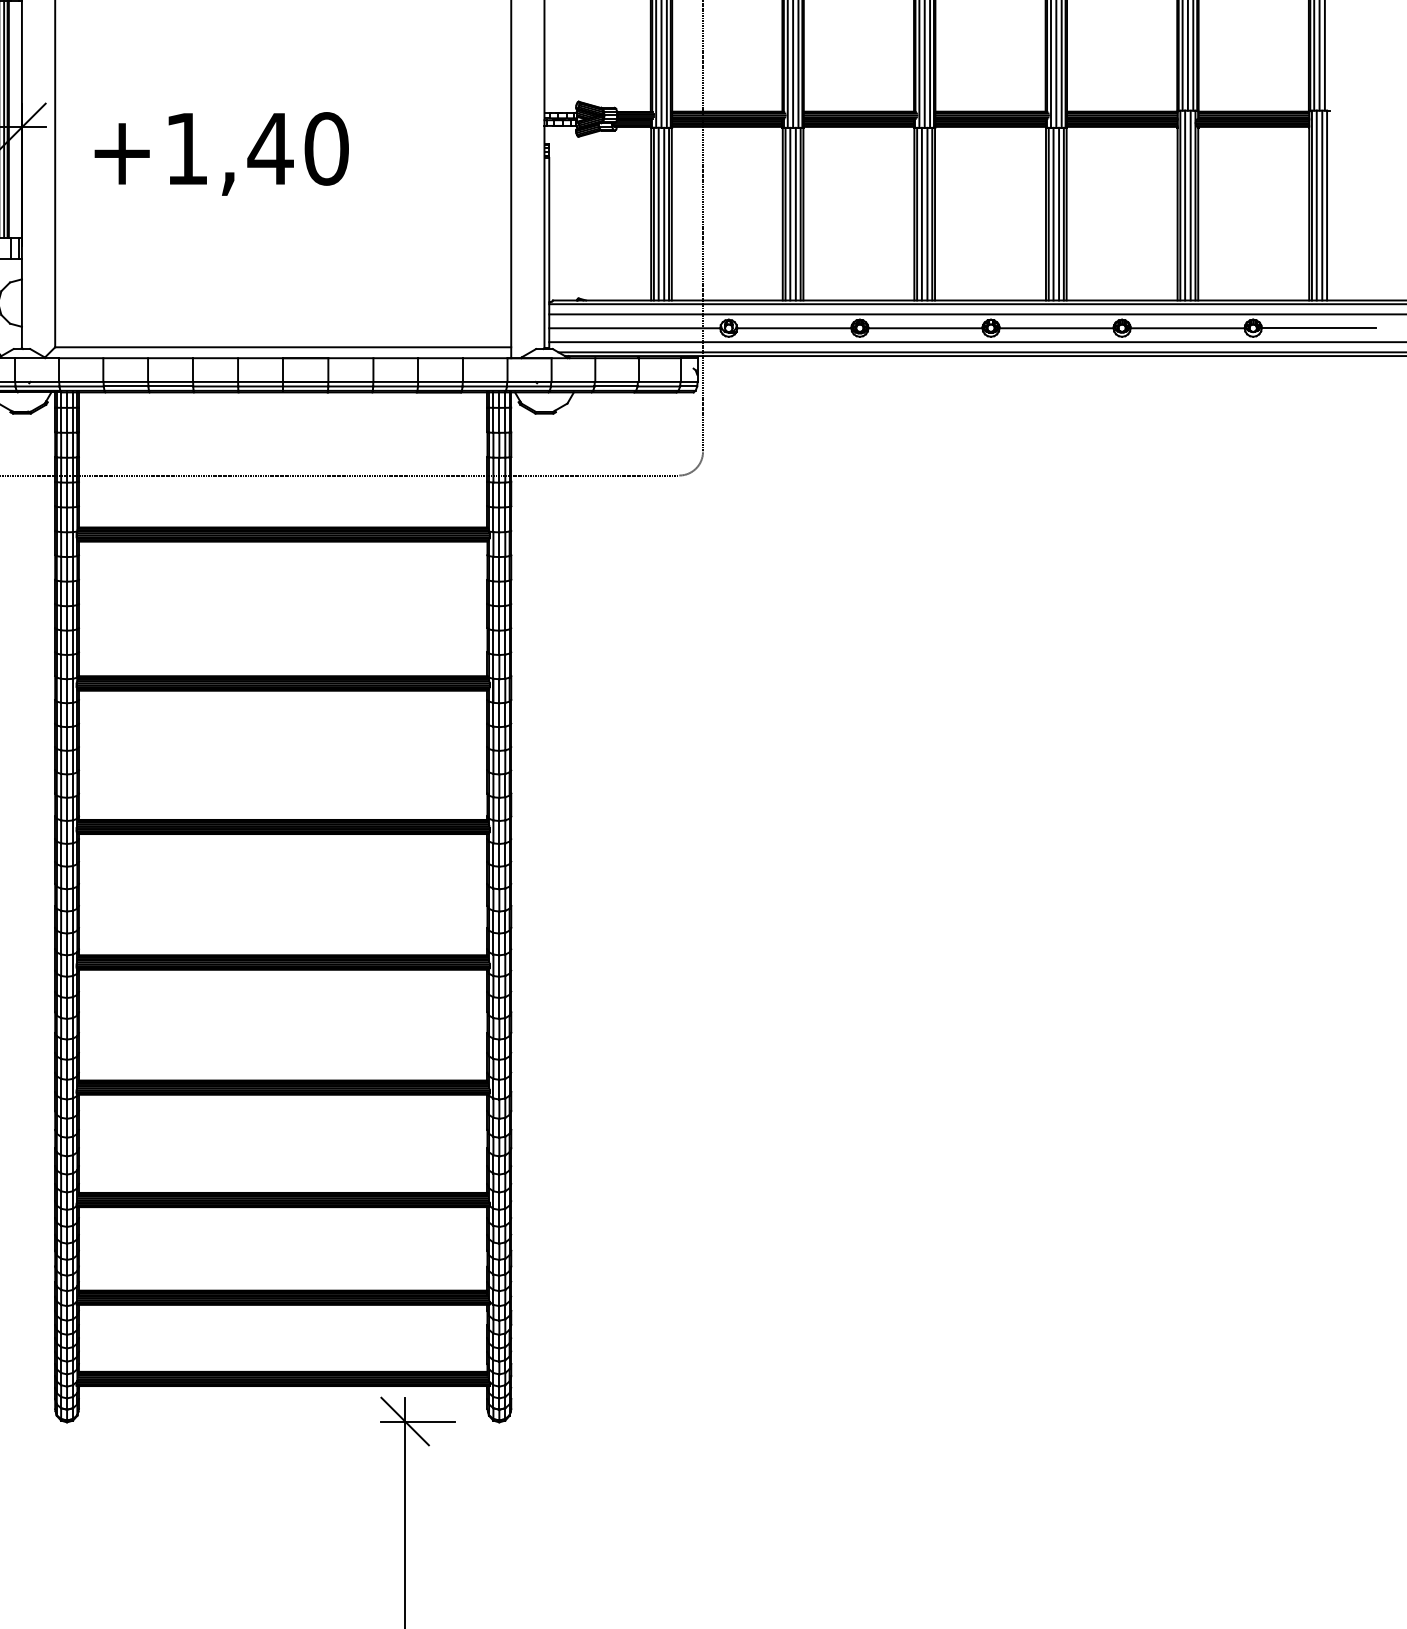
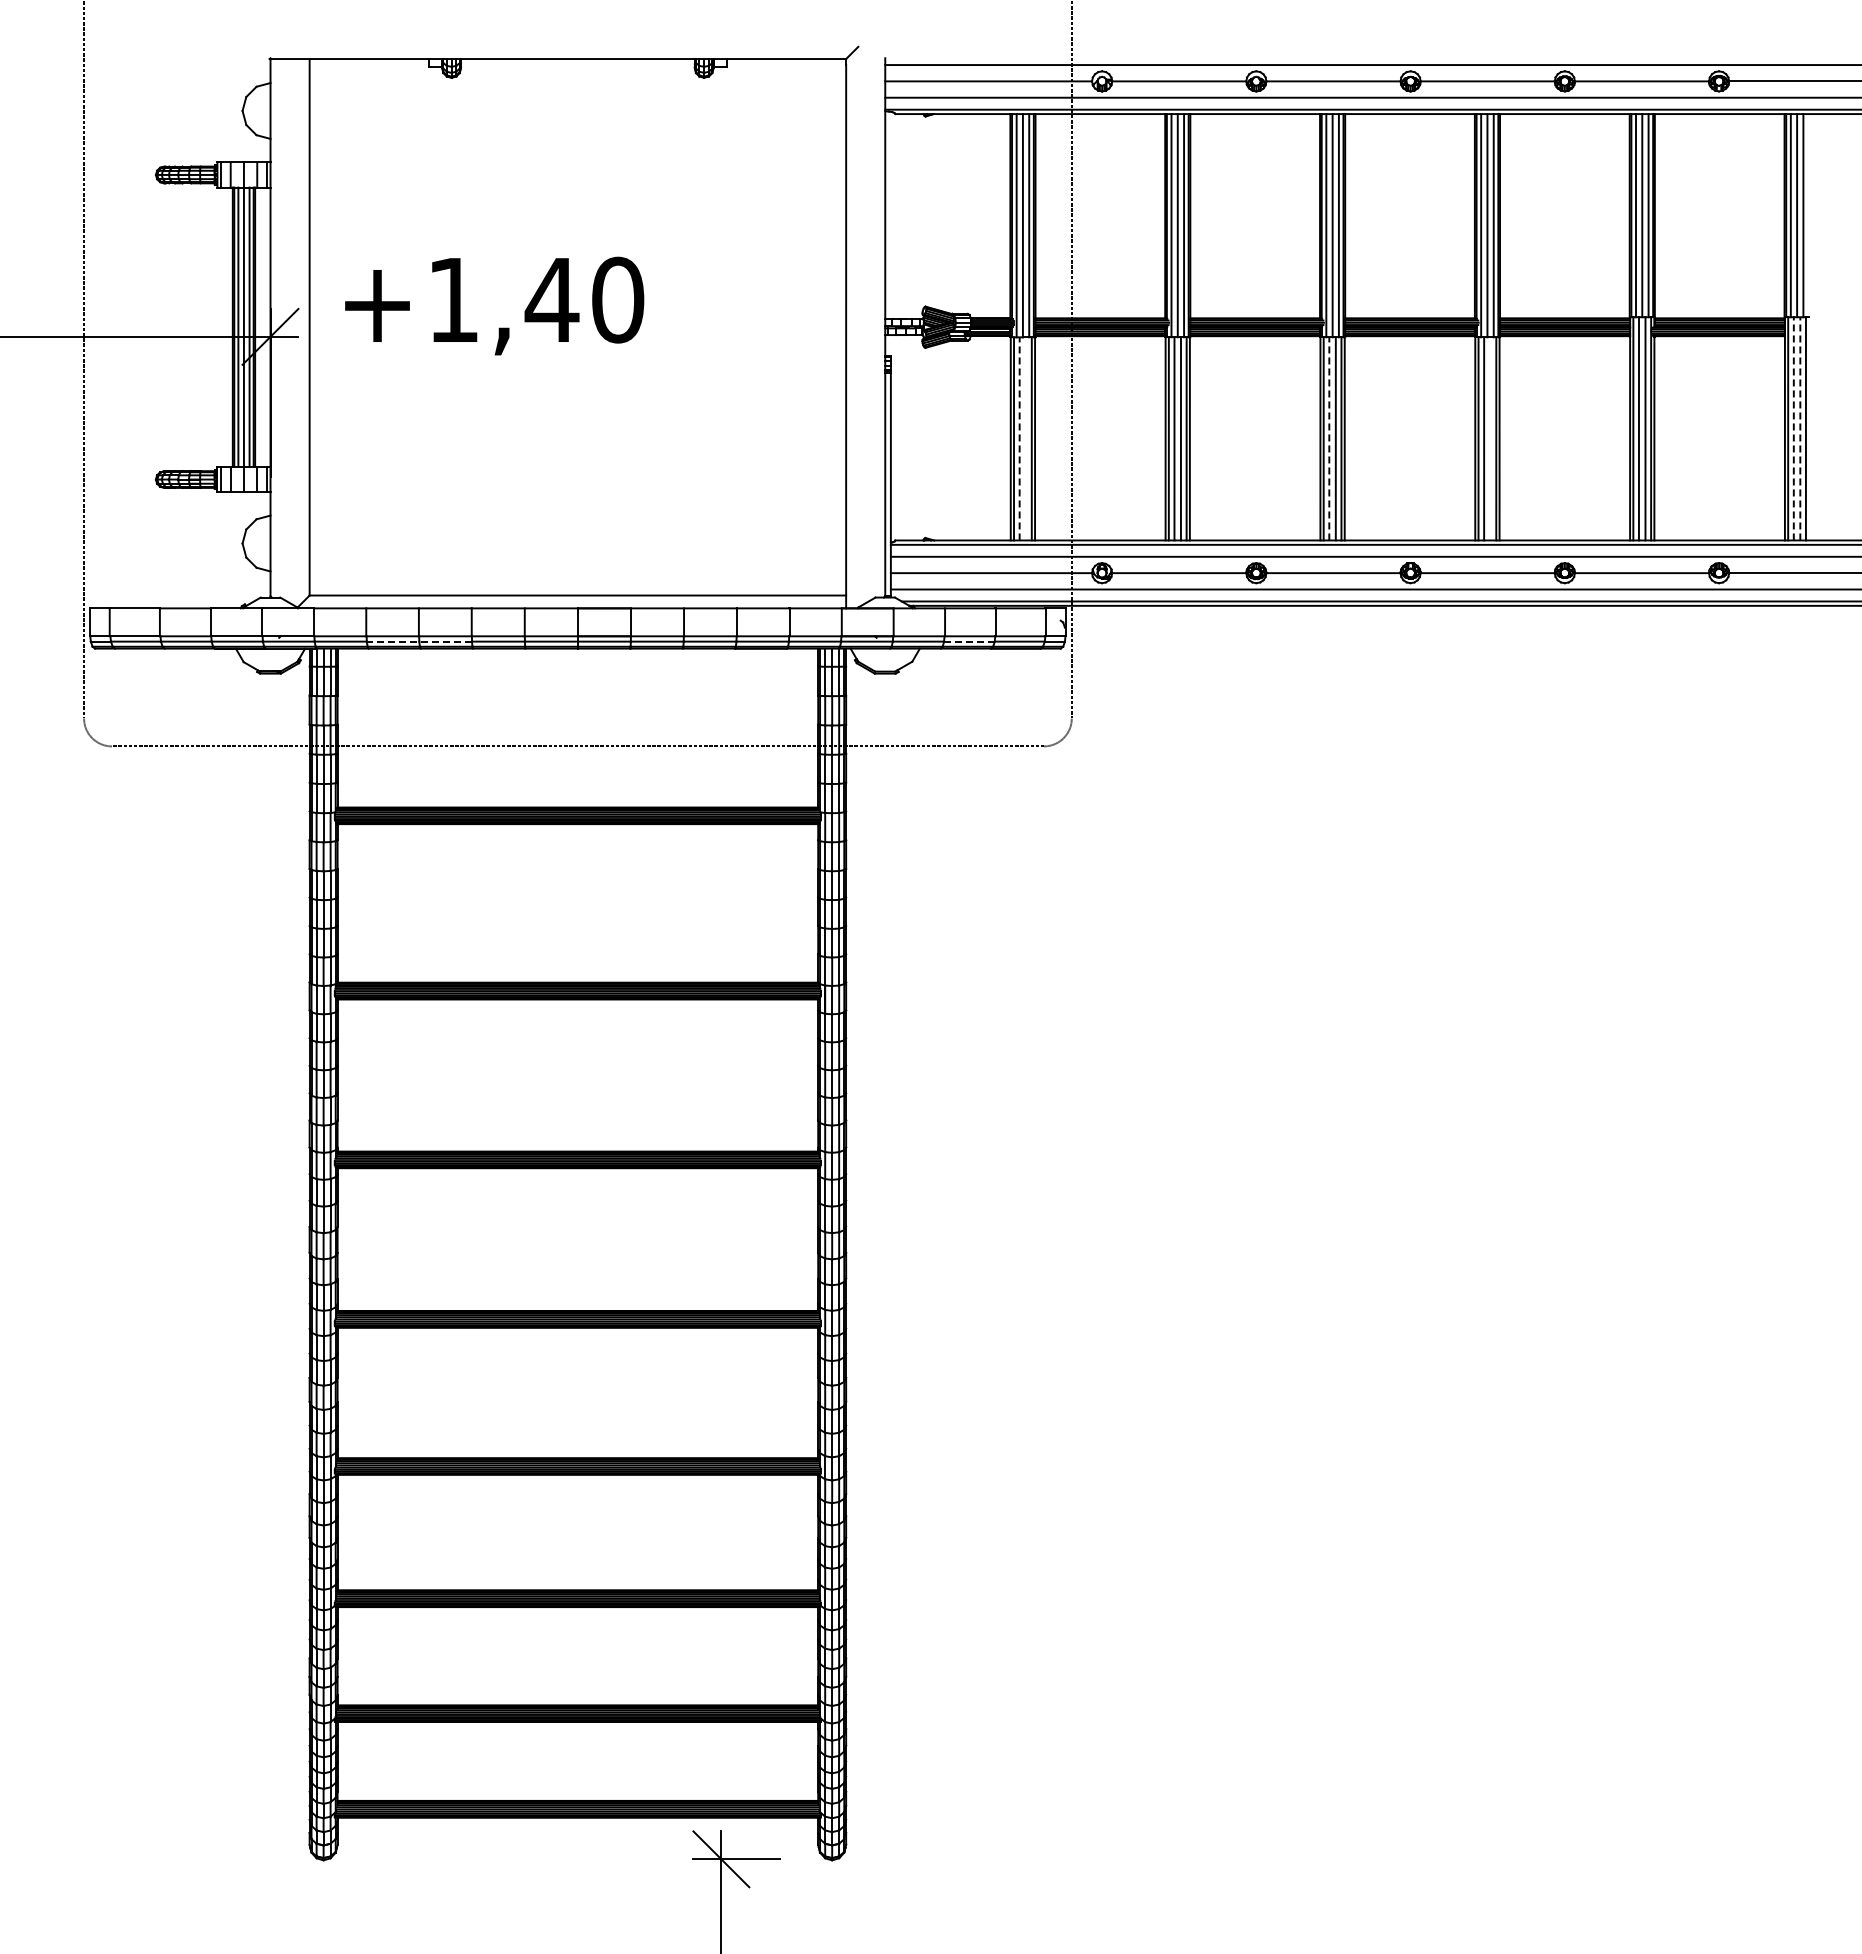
text: (221, 153) -> (494, 305), moved
line: (1316, 205) -> (1793, 428), solid -> dashed
line: (1322, 205) -> (1800, 428), solid -> dashed
line: (658, 213) -> (1019, 438), solid -> dashed
line: (664, 213) -> (1026, 438), removed
line: (922, 213) -> (1329, 438), solid -> dashed
line: (1058, 213) -> (1490, 438), removed
line: (148, 386) -> (419, 641), solid -> dashed
line: (615, 386) -> (968, 641), solid -> dashed

